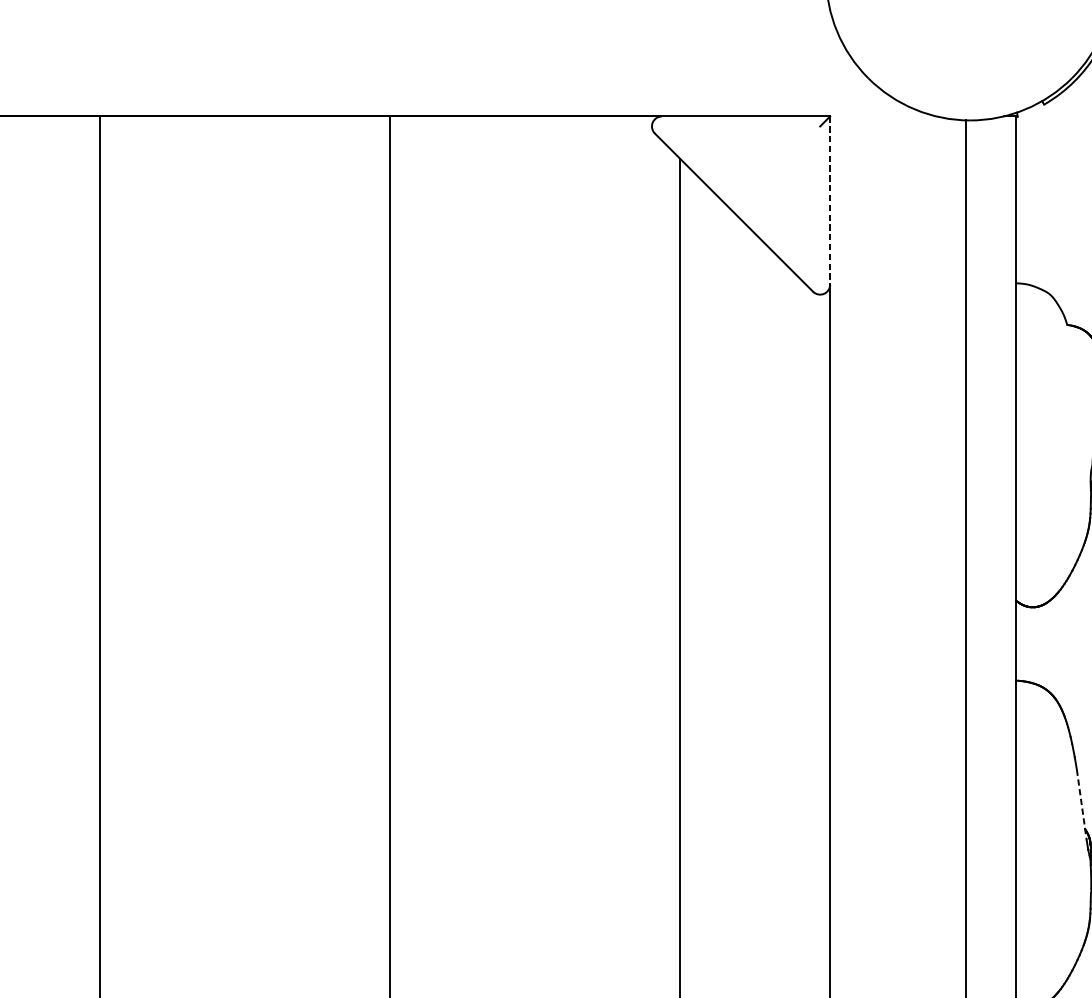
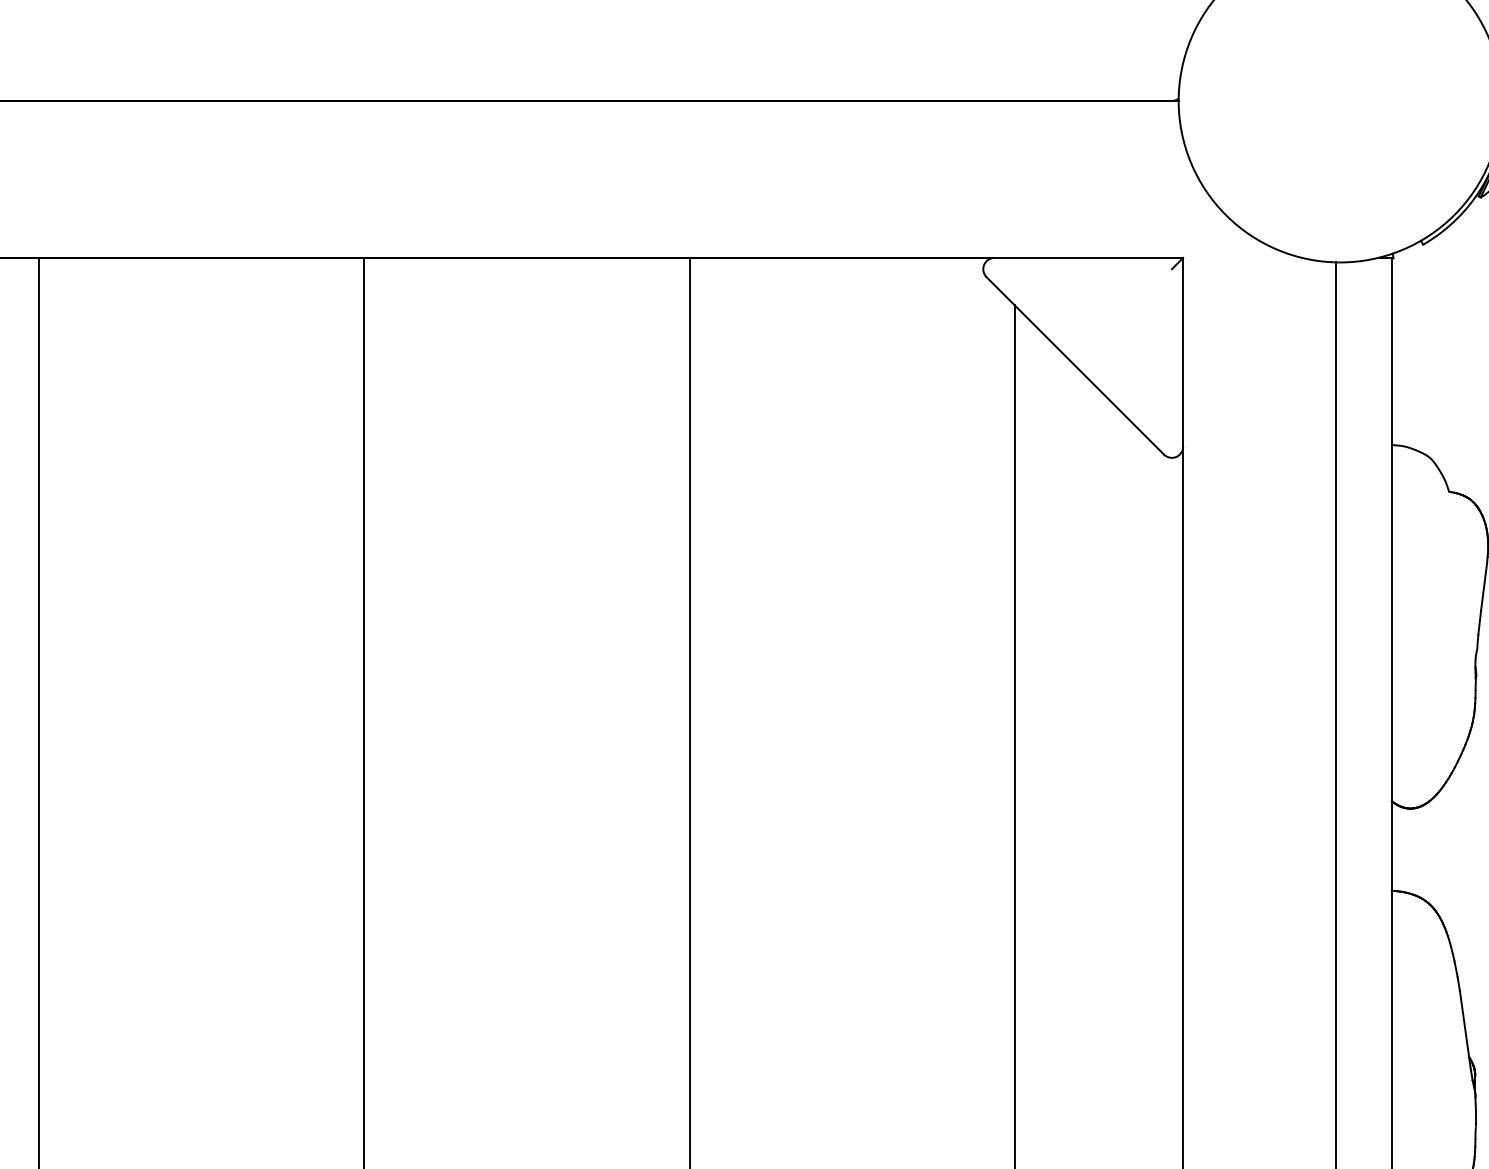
line: (830, 200) -> (1183, 352), dashed -> solid
line: (1081, 805) -> (1465, 1030), dashed -> solid

